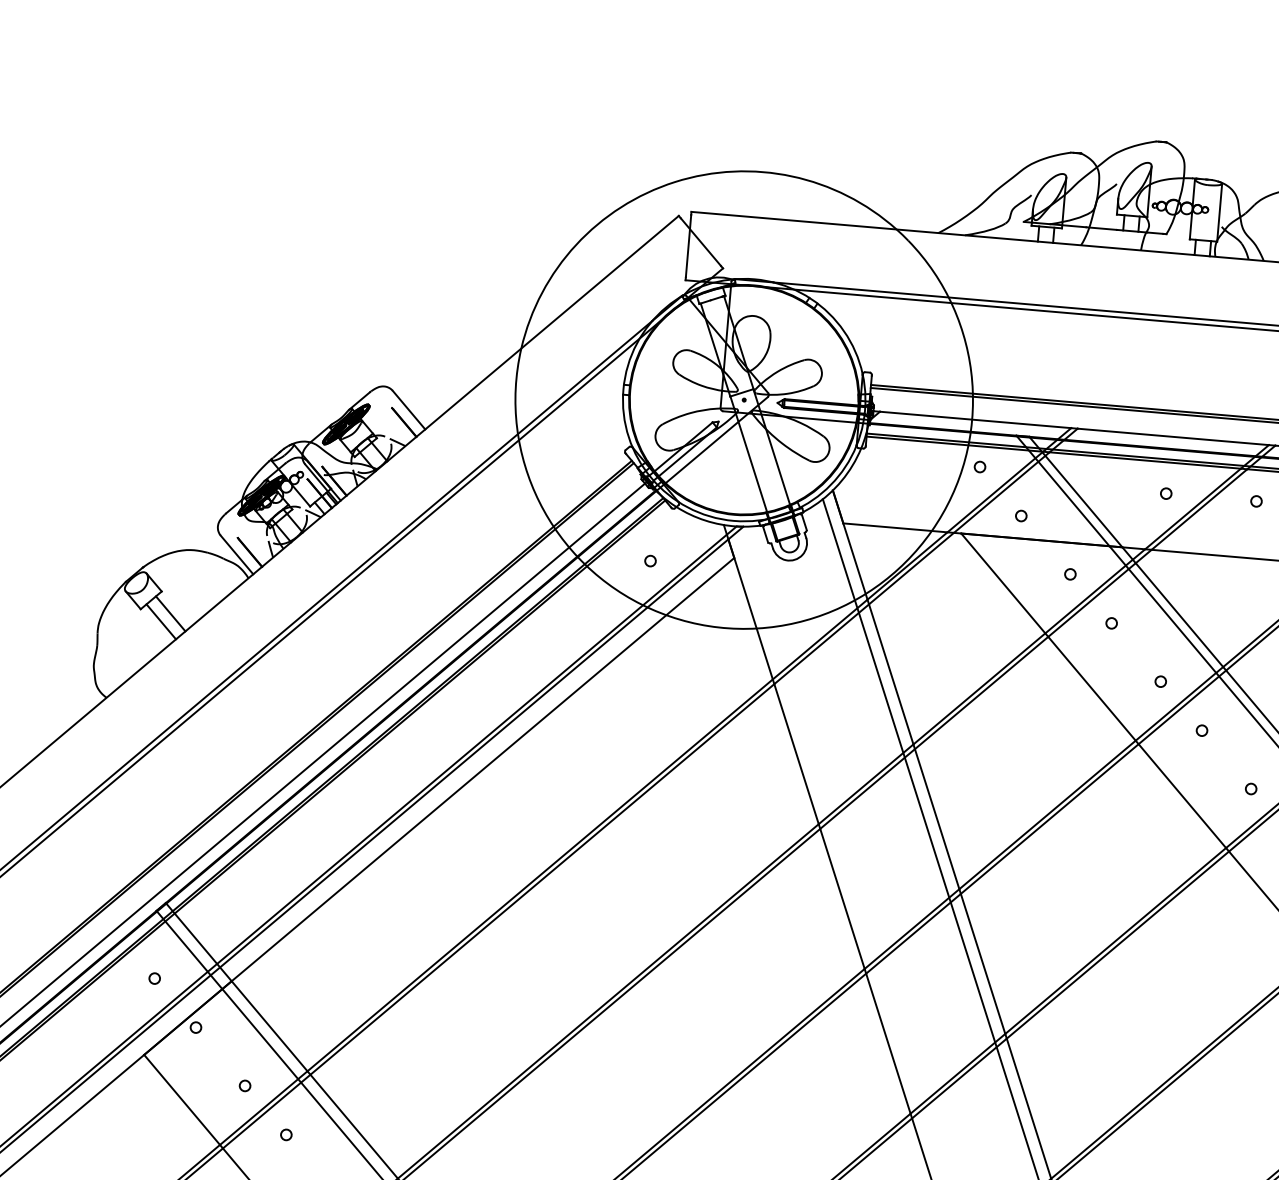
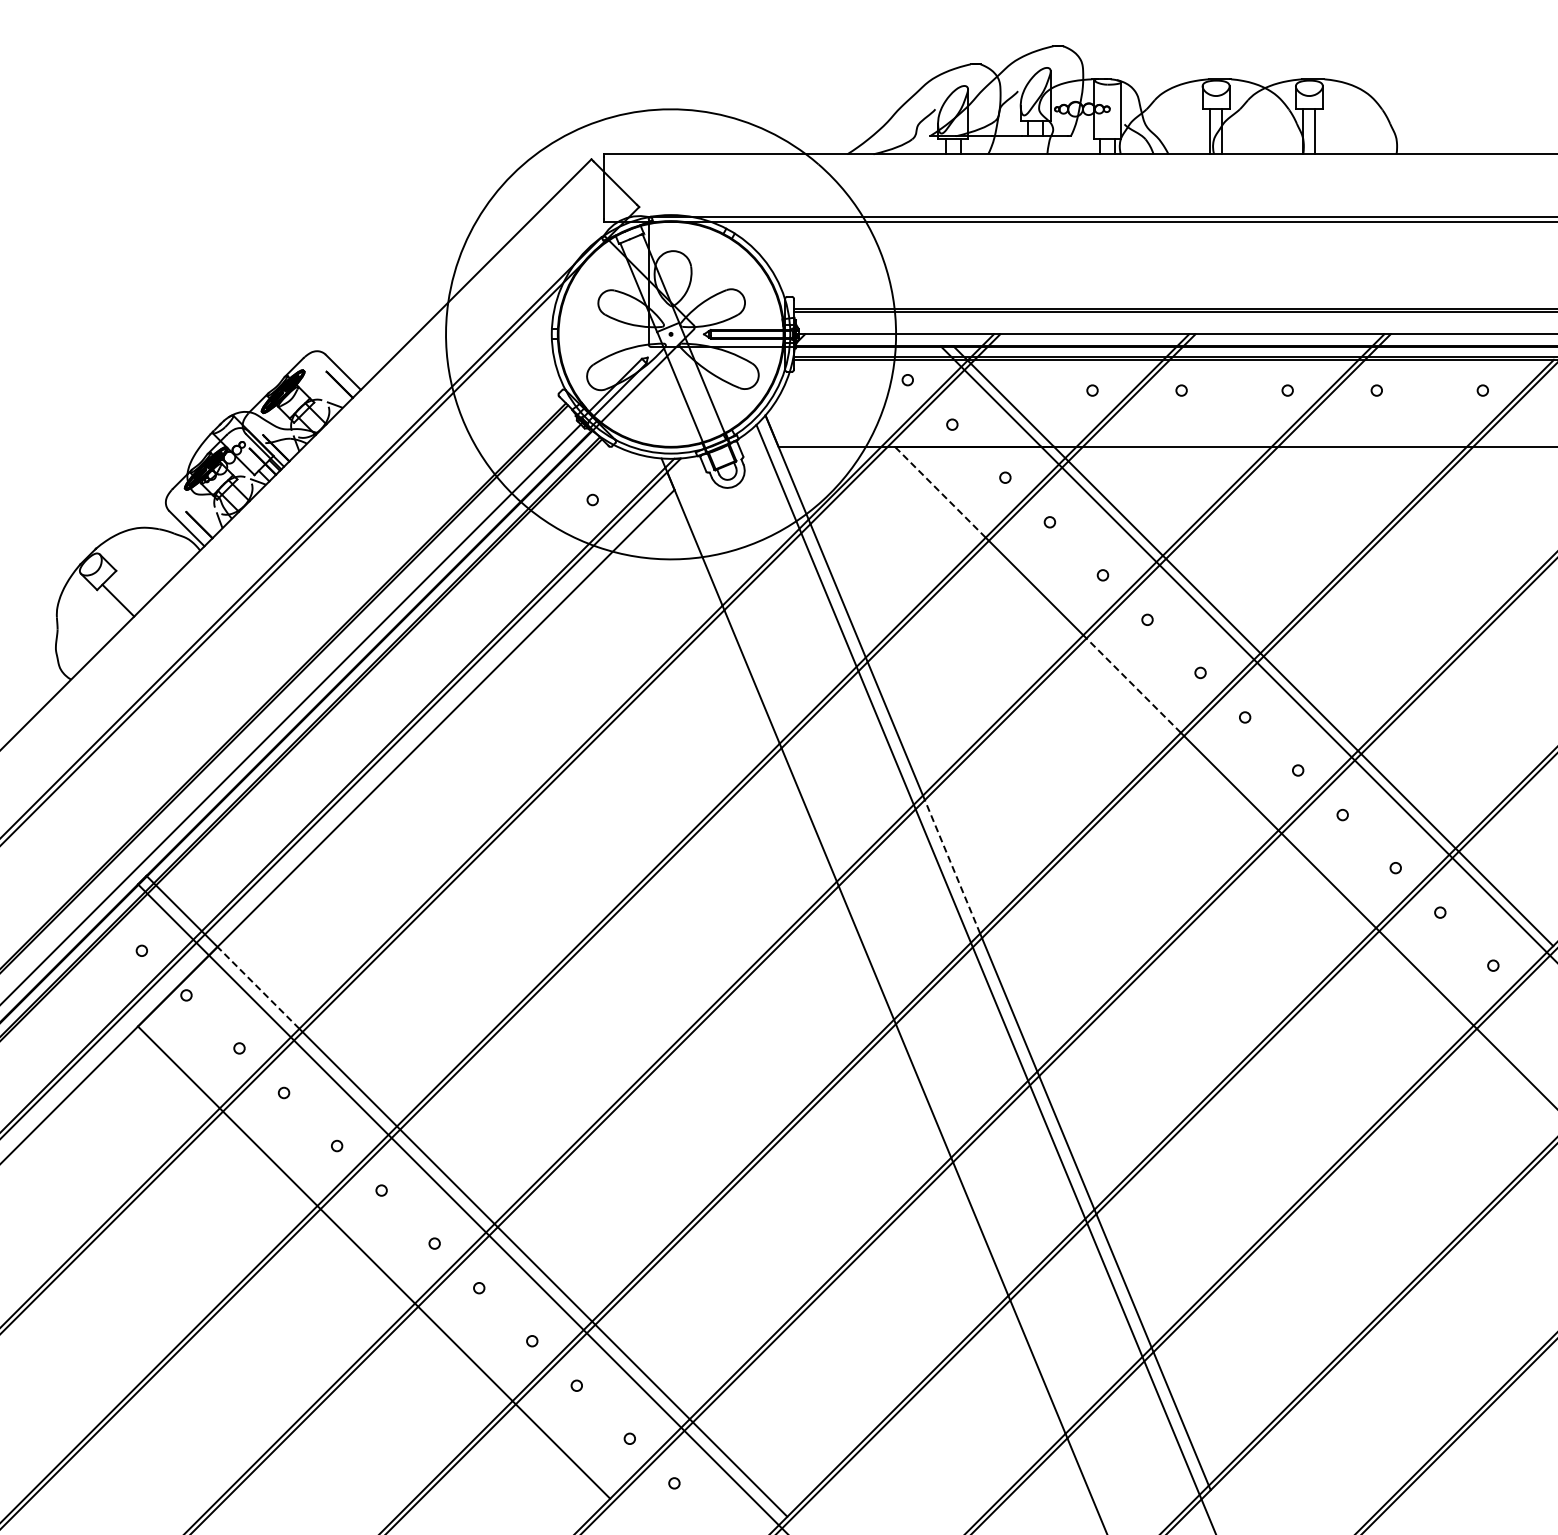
line: (1003, 582) -> (940, 491), solid -> dashed
line: (170, 613) -> (126, 591), removed
line: (1182, 795) -> (1133, 685), solid -> dashed
line: (983, 963) -> (952, 866), solid -> dashed
line: (269, 1025) -> (258, 987), solid -> dashed

